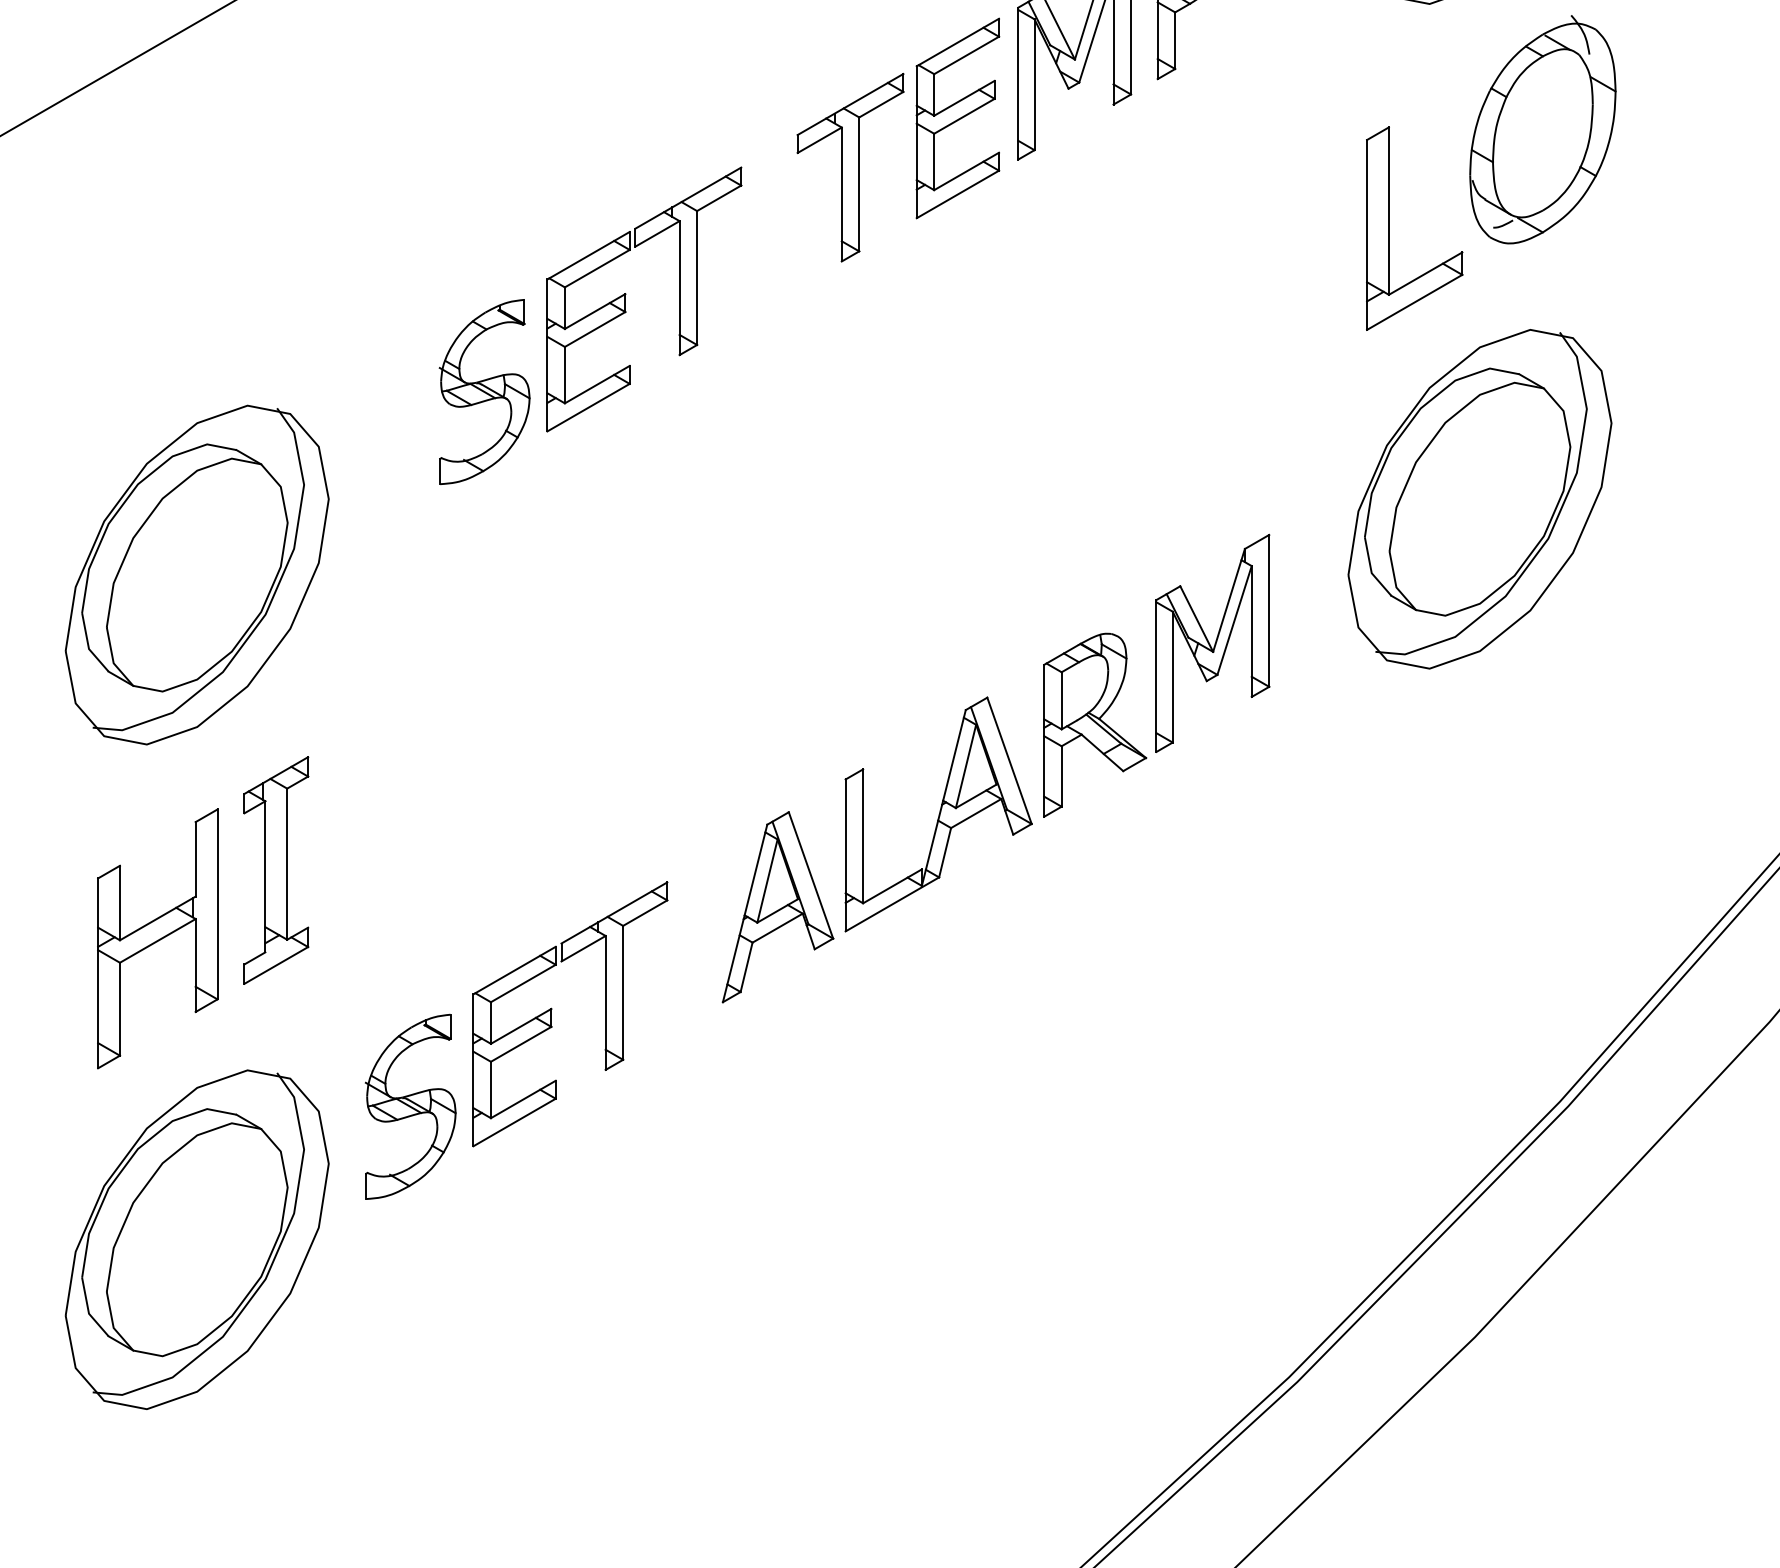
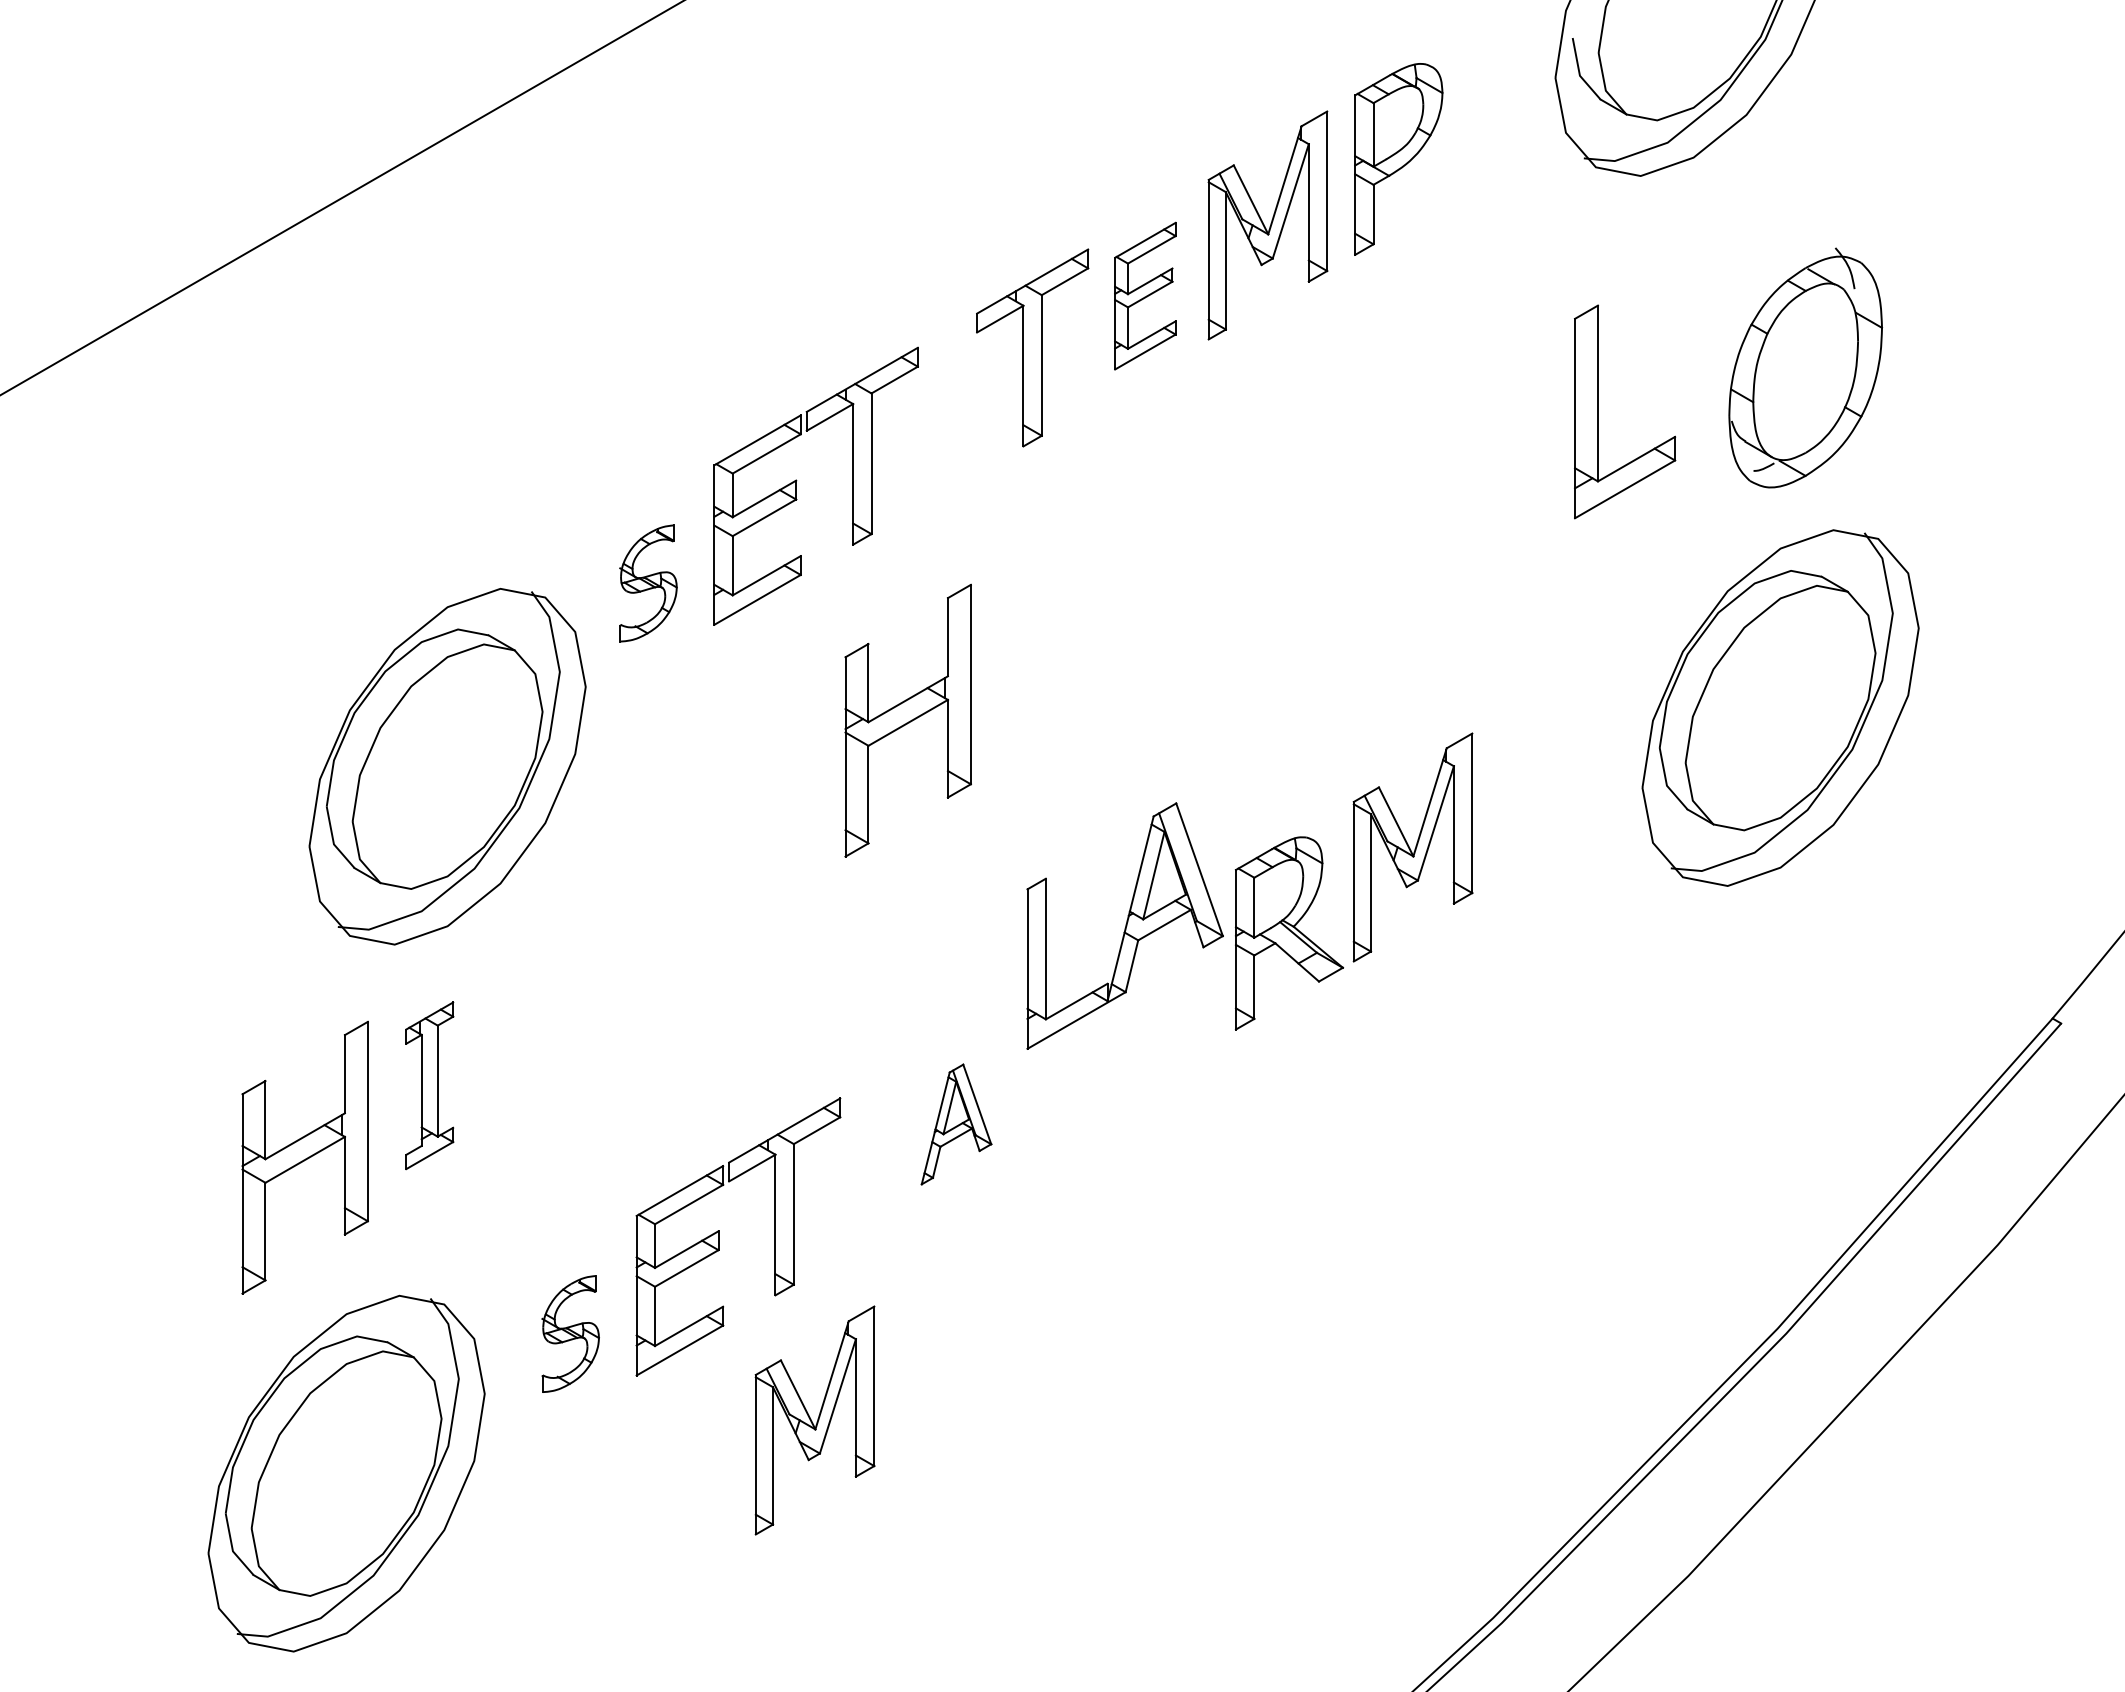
part: (958, 117) -> (1145, 295), size x0.7
part: (1542, 129) -> (1805, 367), moved
part: (484, 392) -> (648, 583), size x0.6
part: (1479, 498) -> (1780, 707), moved
part: (731, 522) -> (907, 720), added
part: (197, 574) -> (447, 766), moved
part: (938, 813) -> (1124, 925), moved
part: (276, 870) -> (429, 1085), size x0.7
part: (778, 907) -> (956, 1124), size x0.6
part: (410, 1106) -> (570, 1333), size x0.6
part: (642, 1189) -> (814, 1420), added

